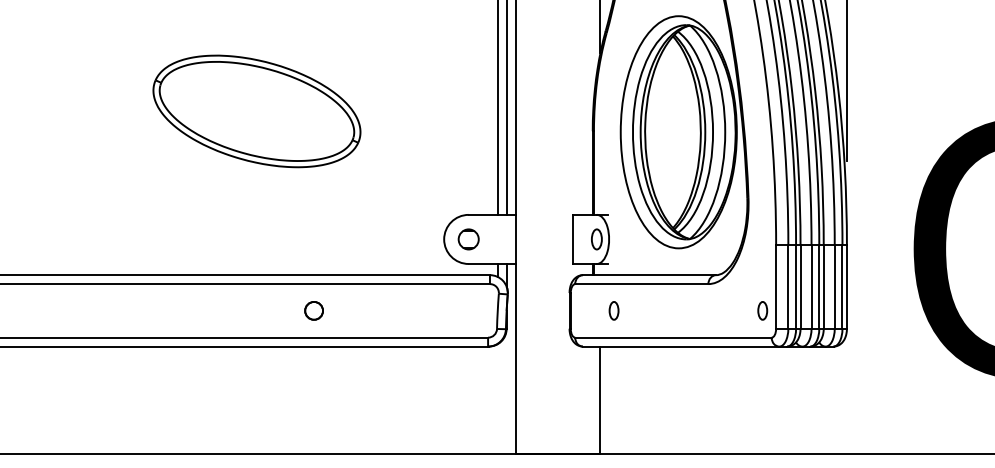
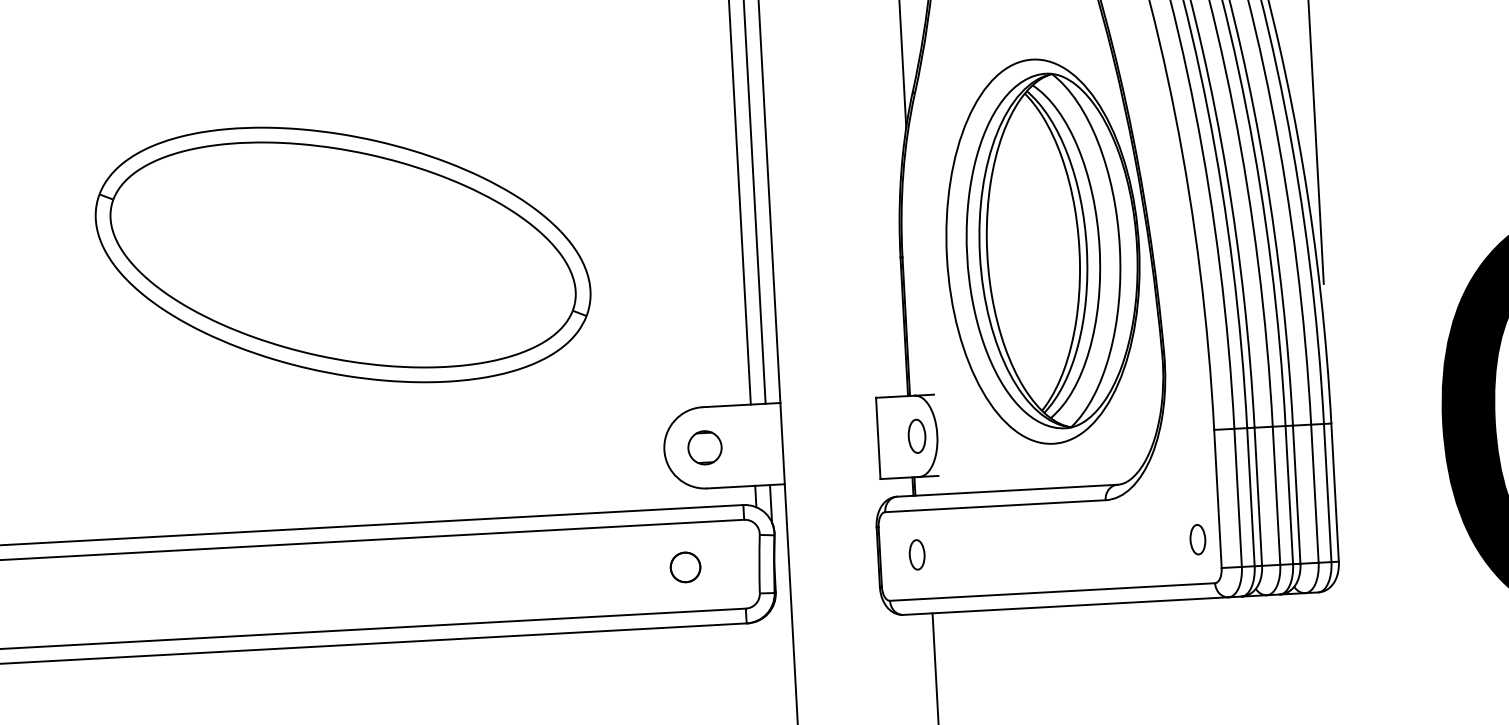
part: (256, 111) -> (342, 255), size x1.43
circle: (313, 310) -> (684, 566), moved
part: (613, 310) -> (916, 554), moved

